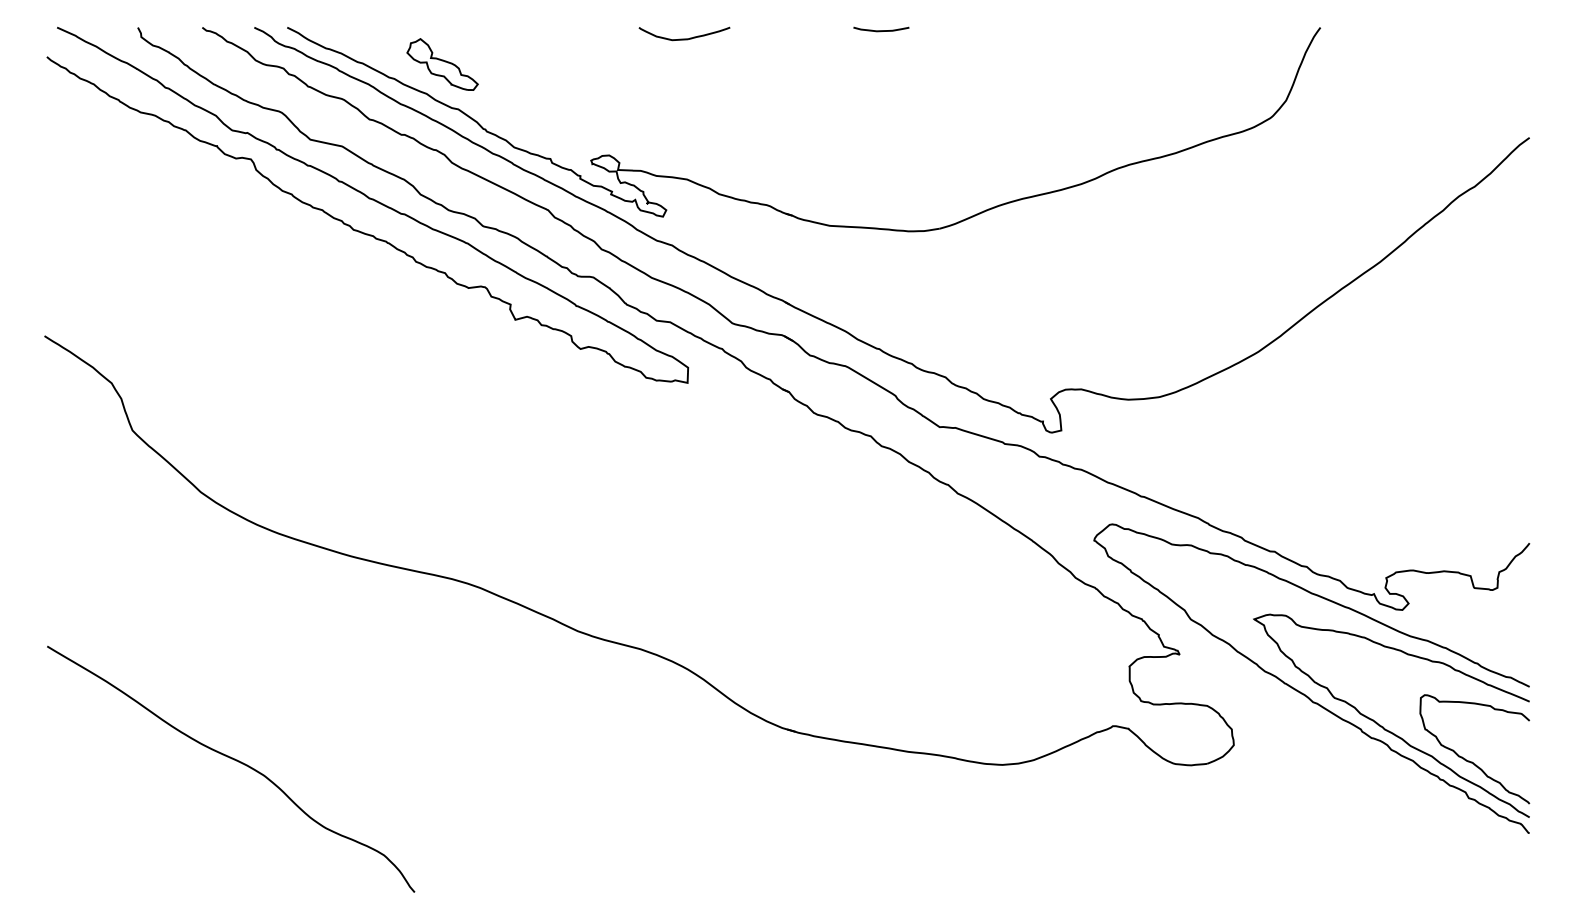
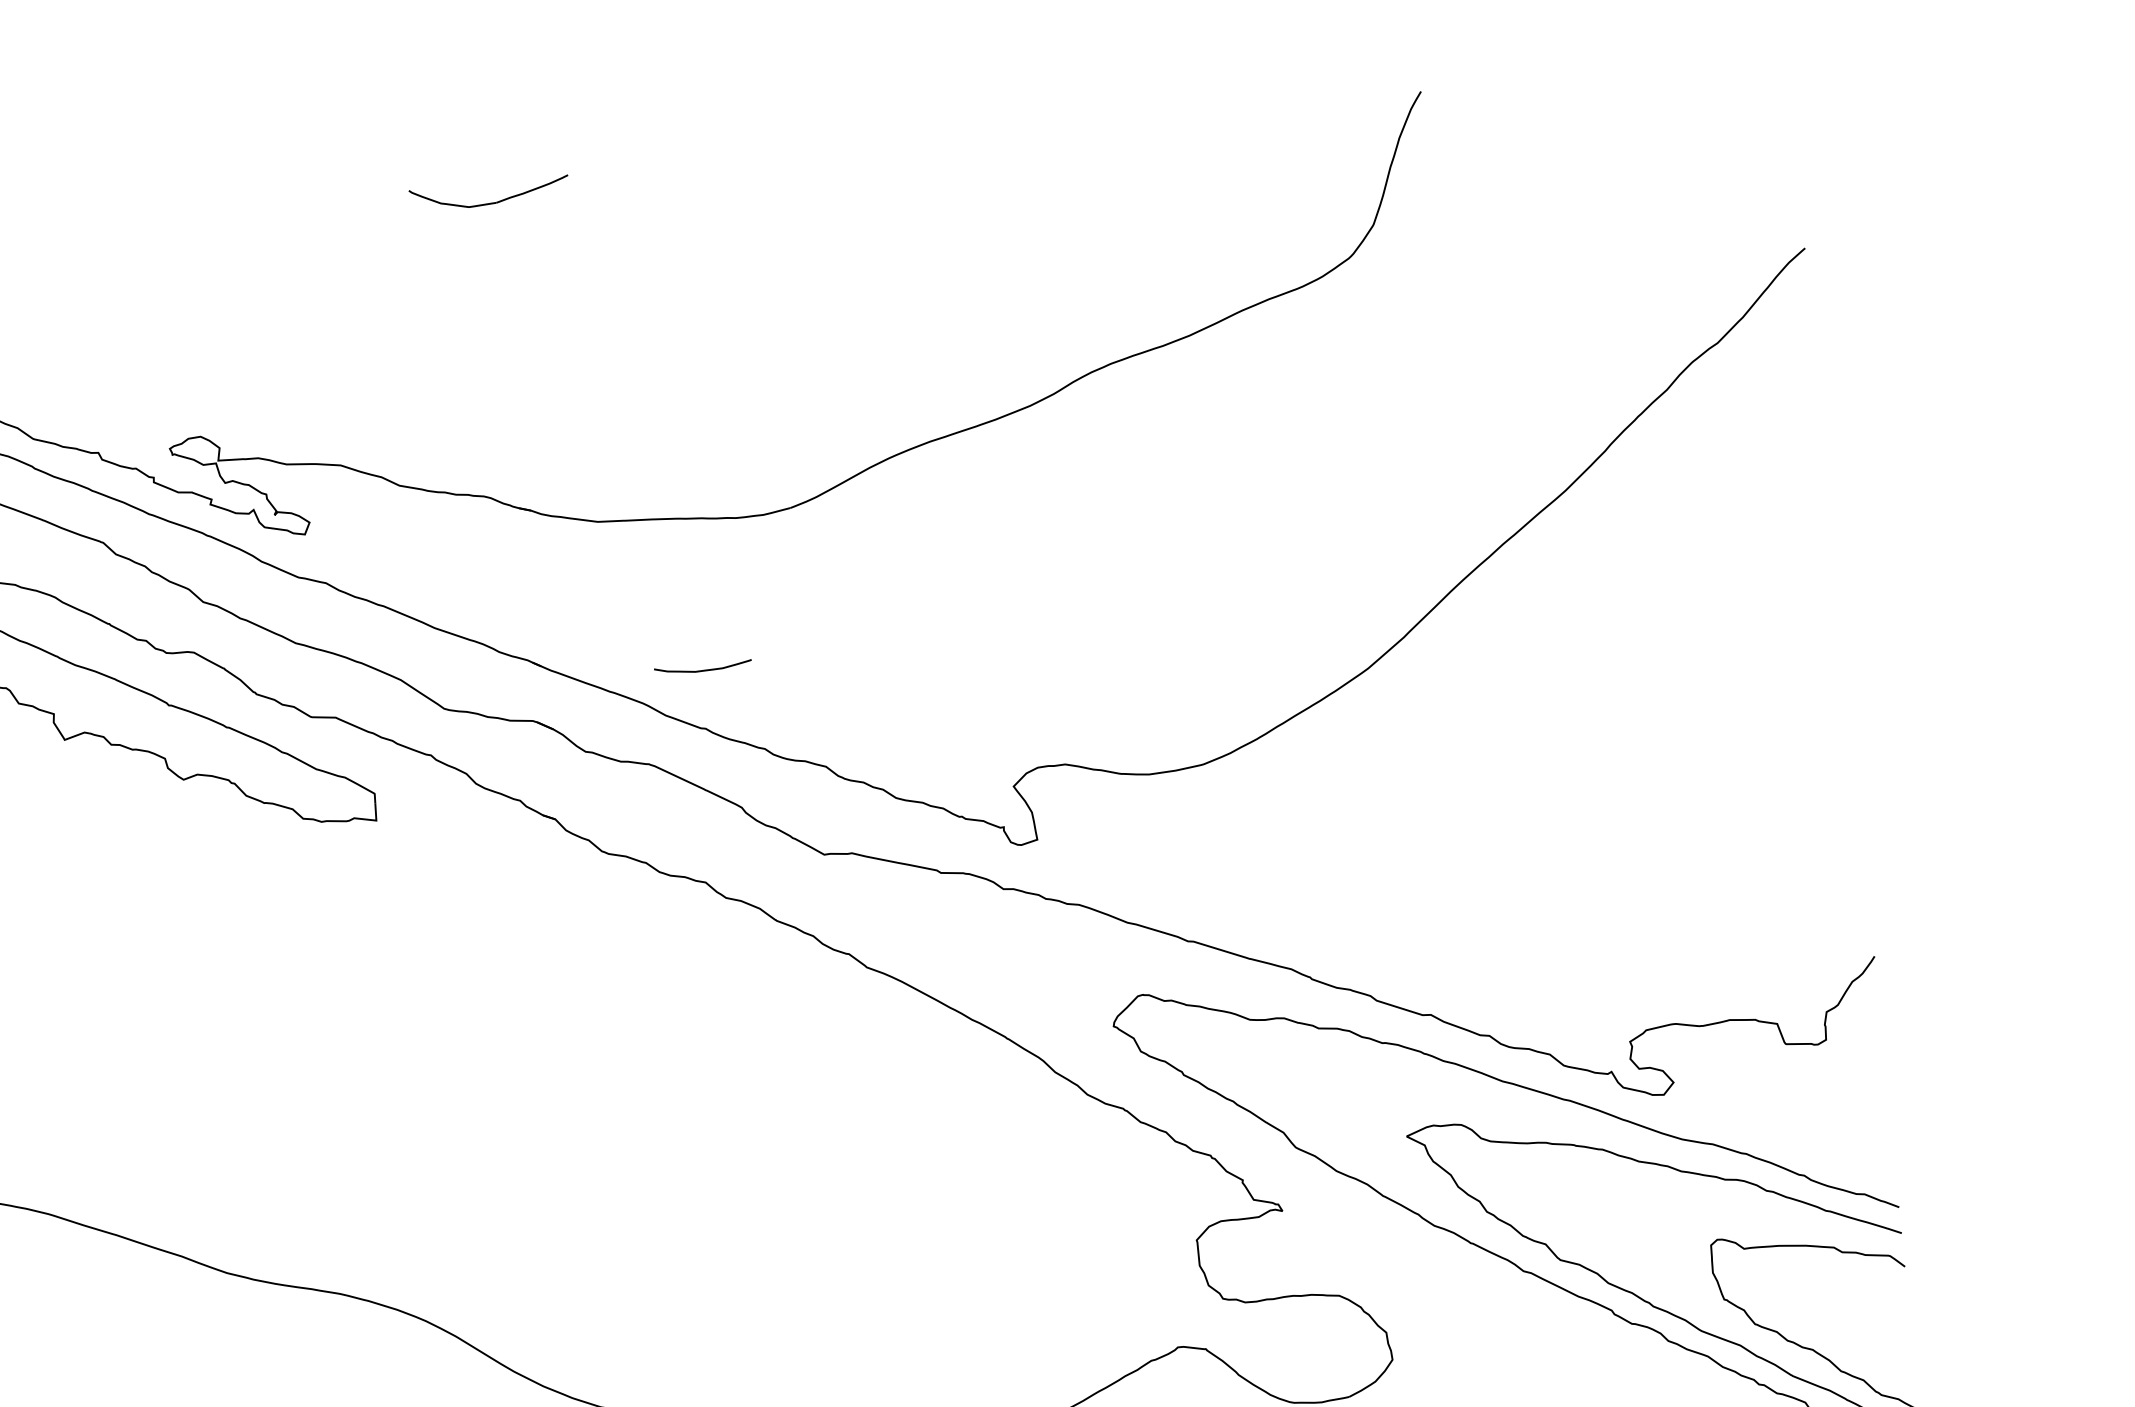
curve: (881, 30) -> (703, 669), moved
part: (684, 33) -> (489, 193), moved

